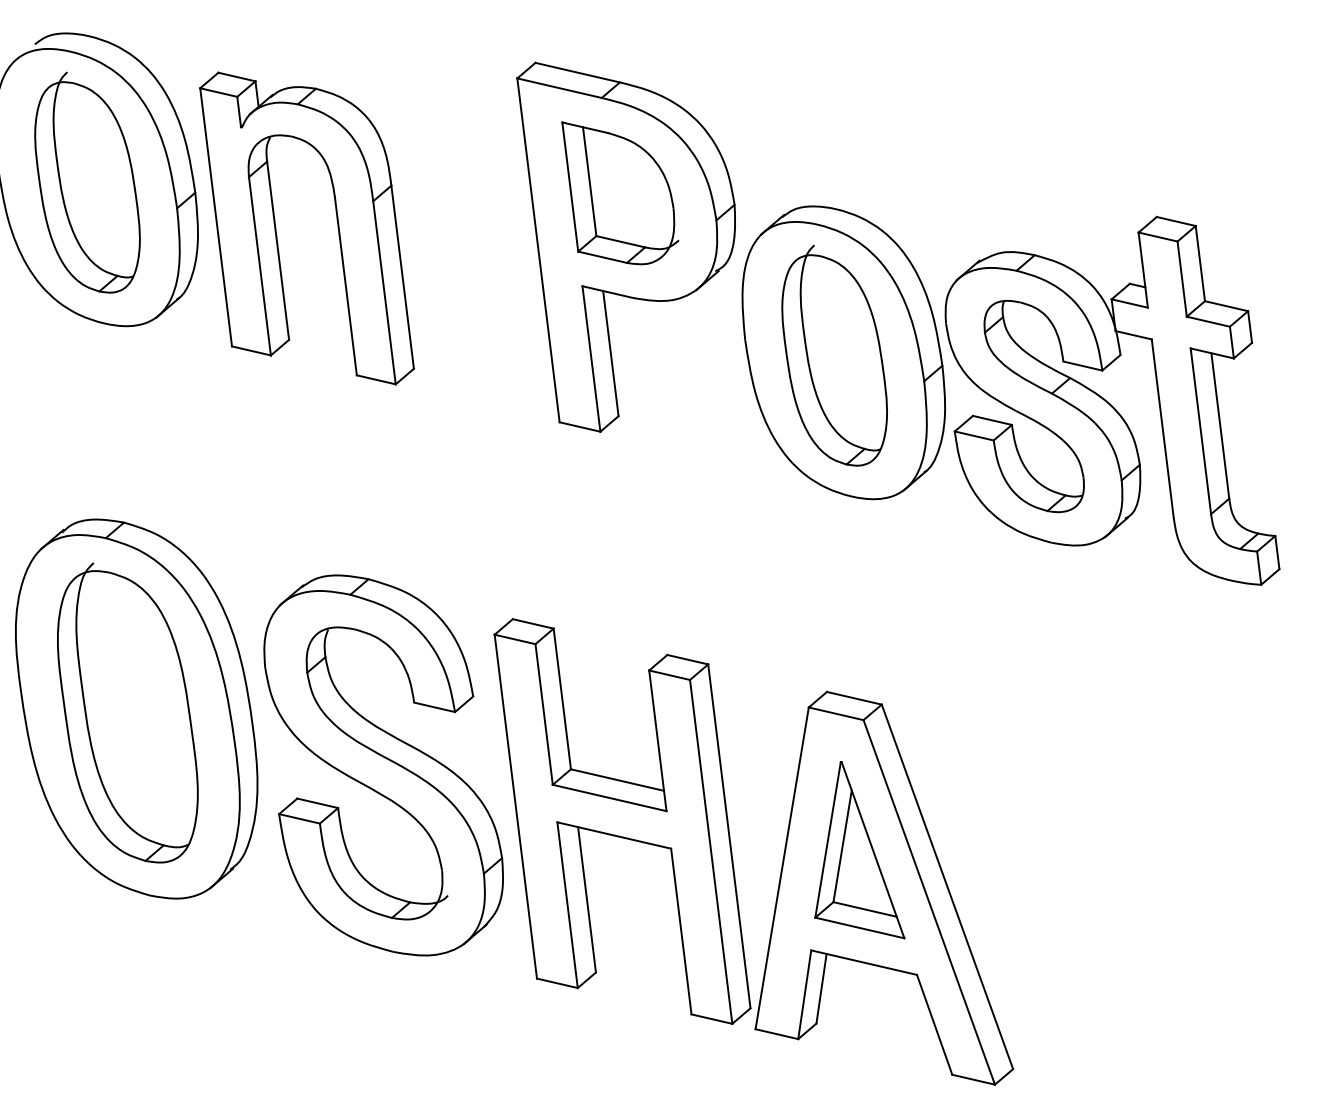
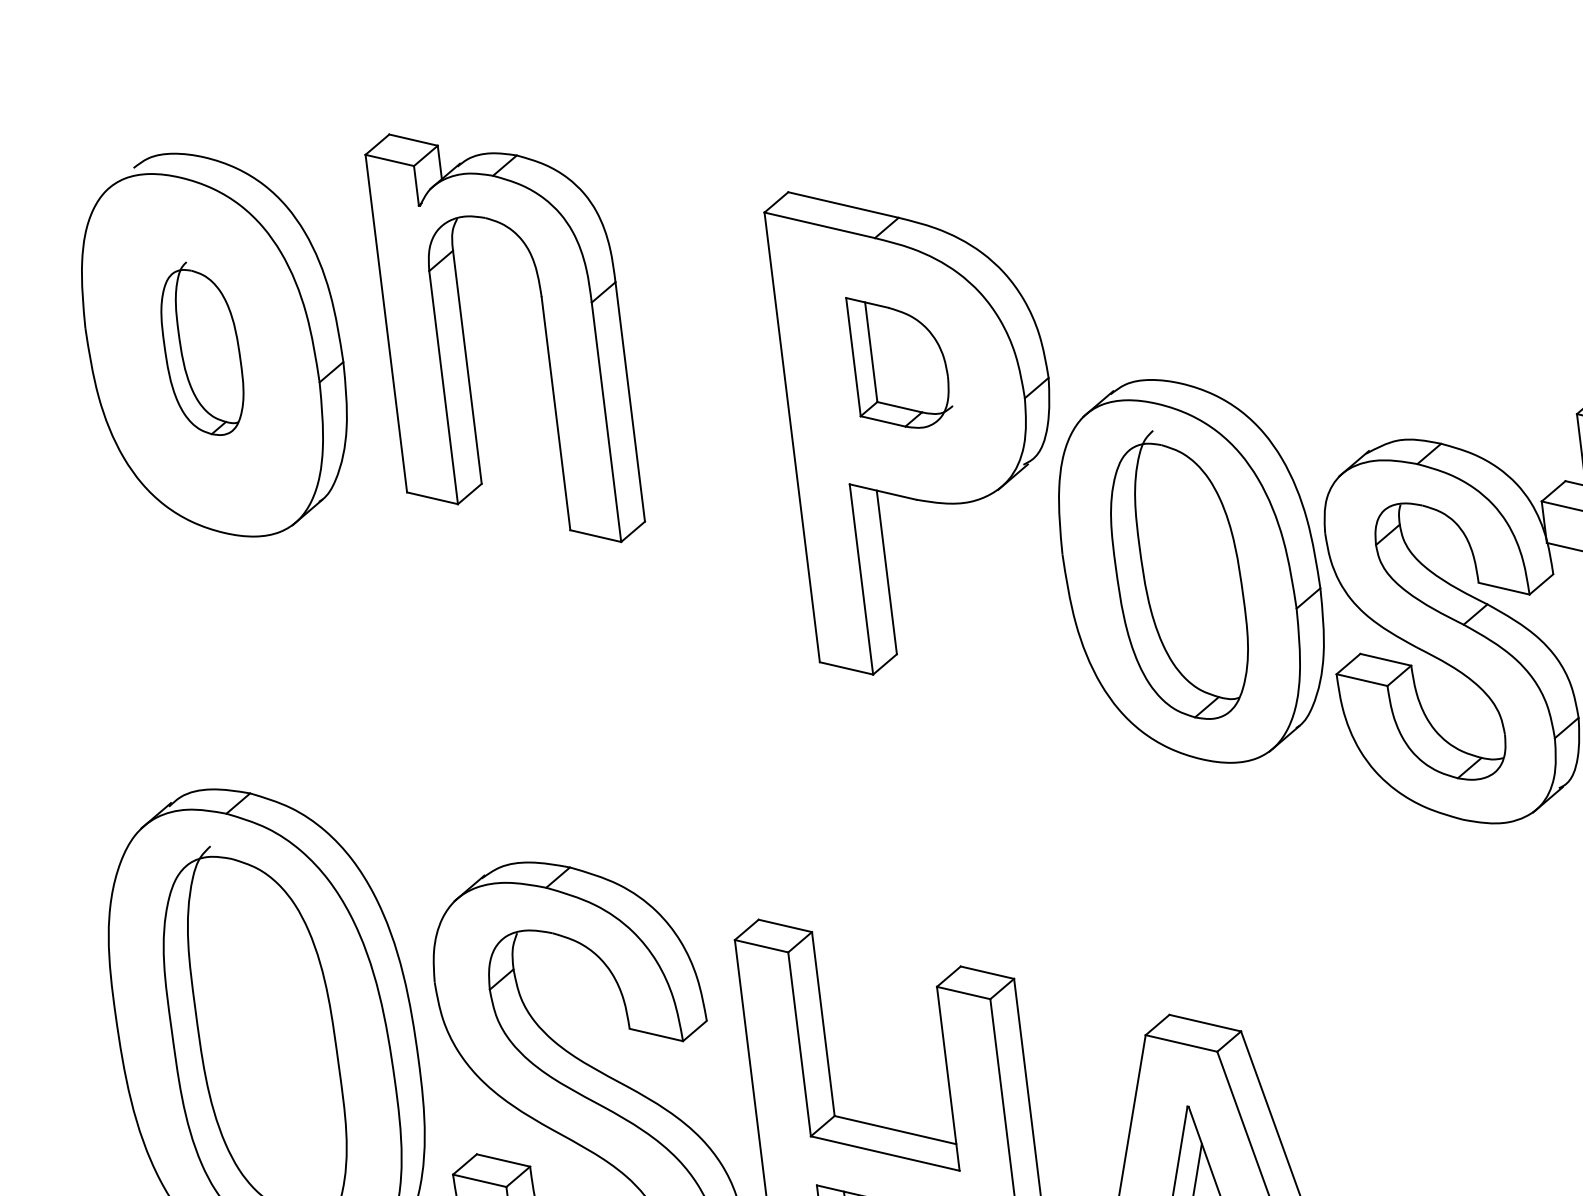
part: (87, 182) -> (202, 348), size x0.6
part: (620, 193) -> (899, 363), size x0.7
part: (277, 235) -> (466, 347), moved

